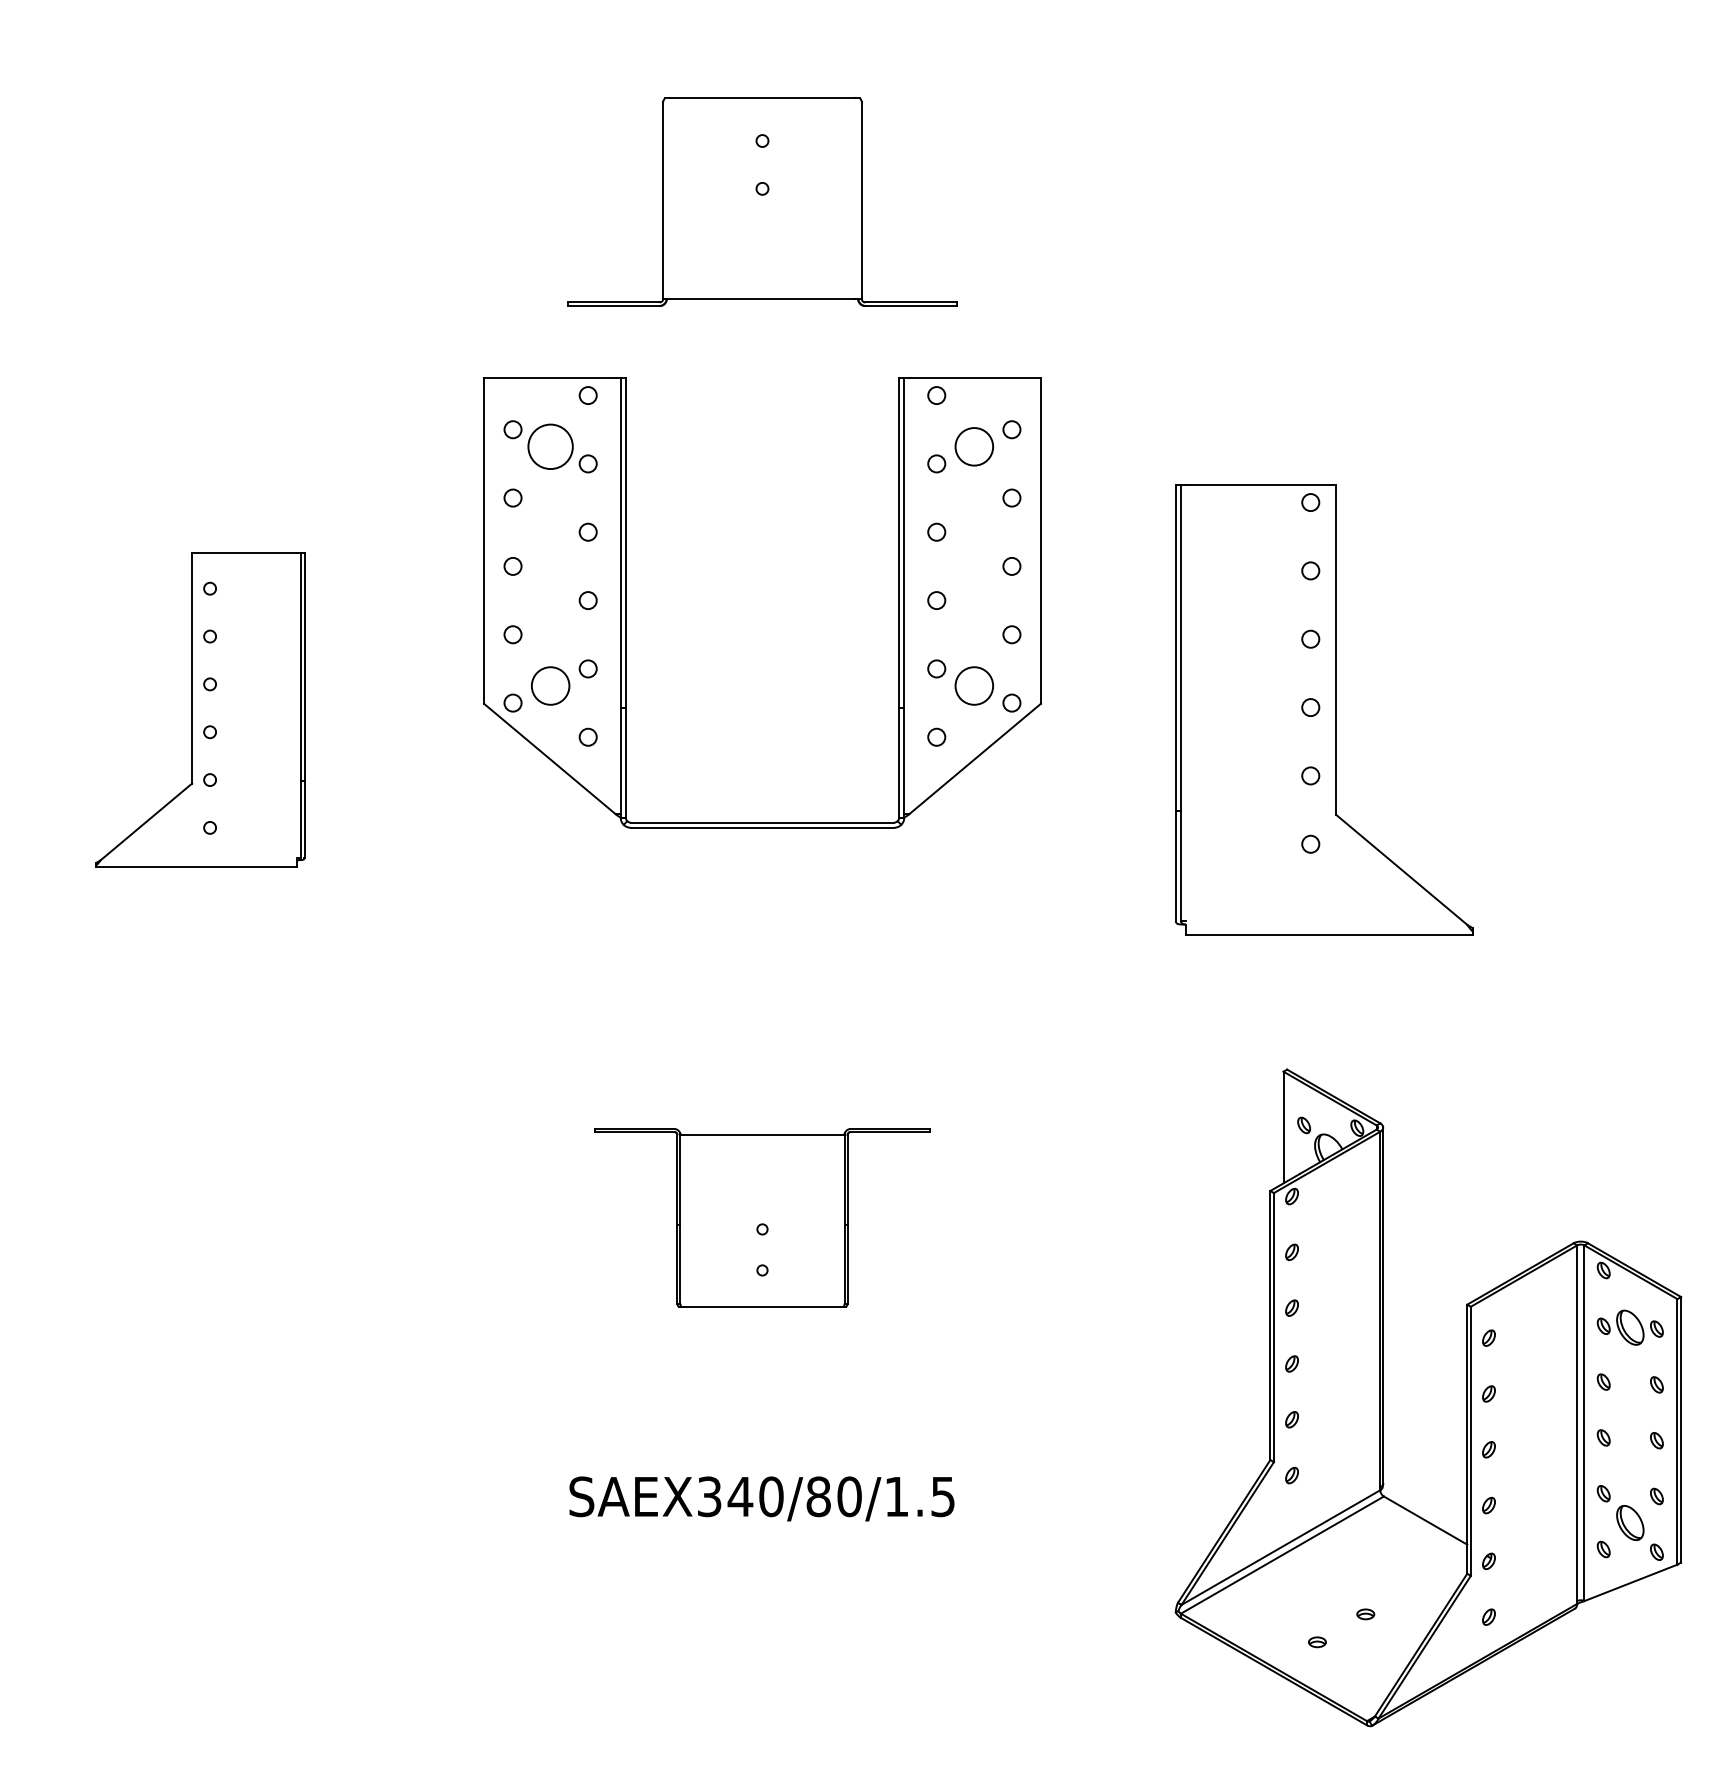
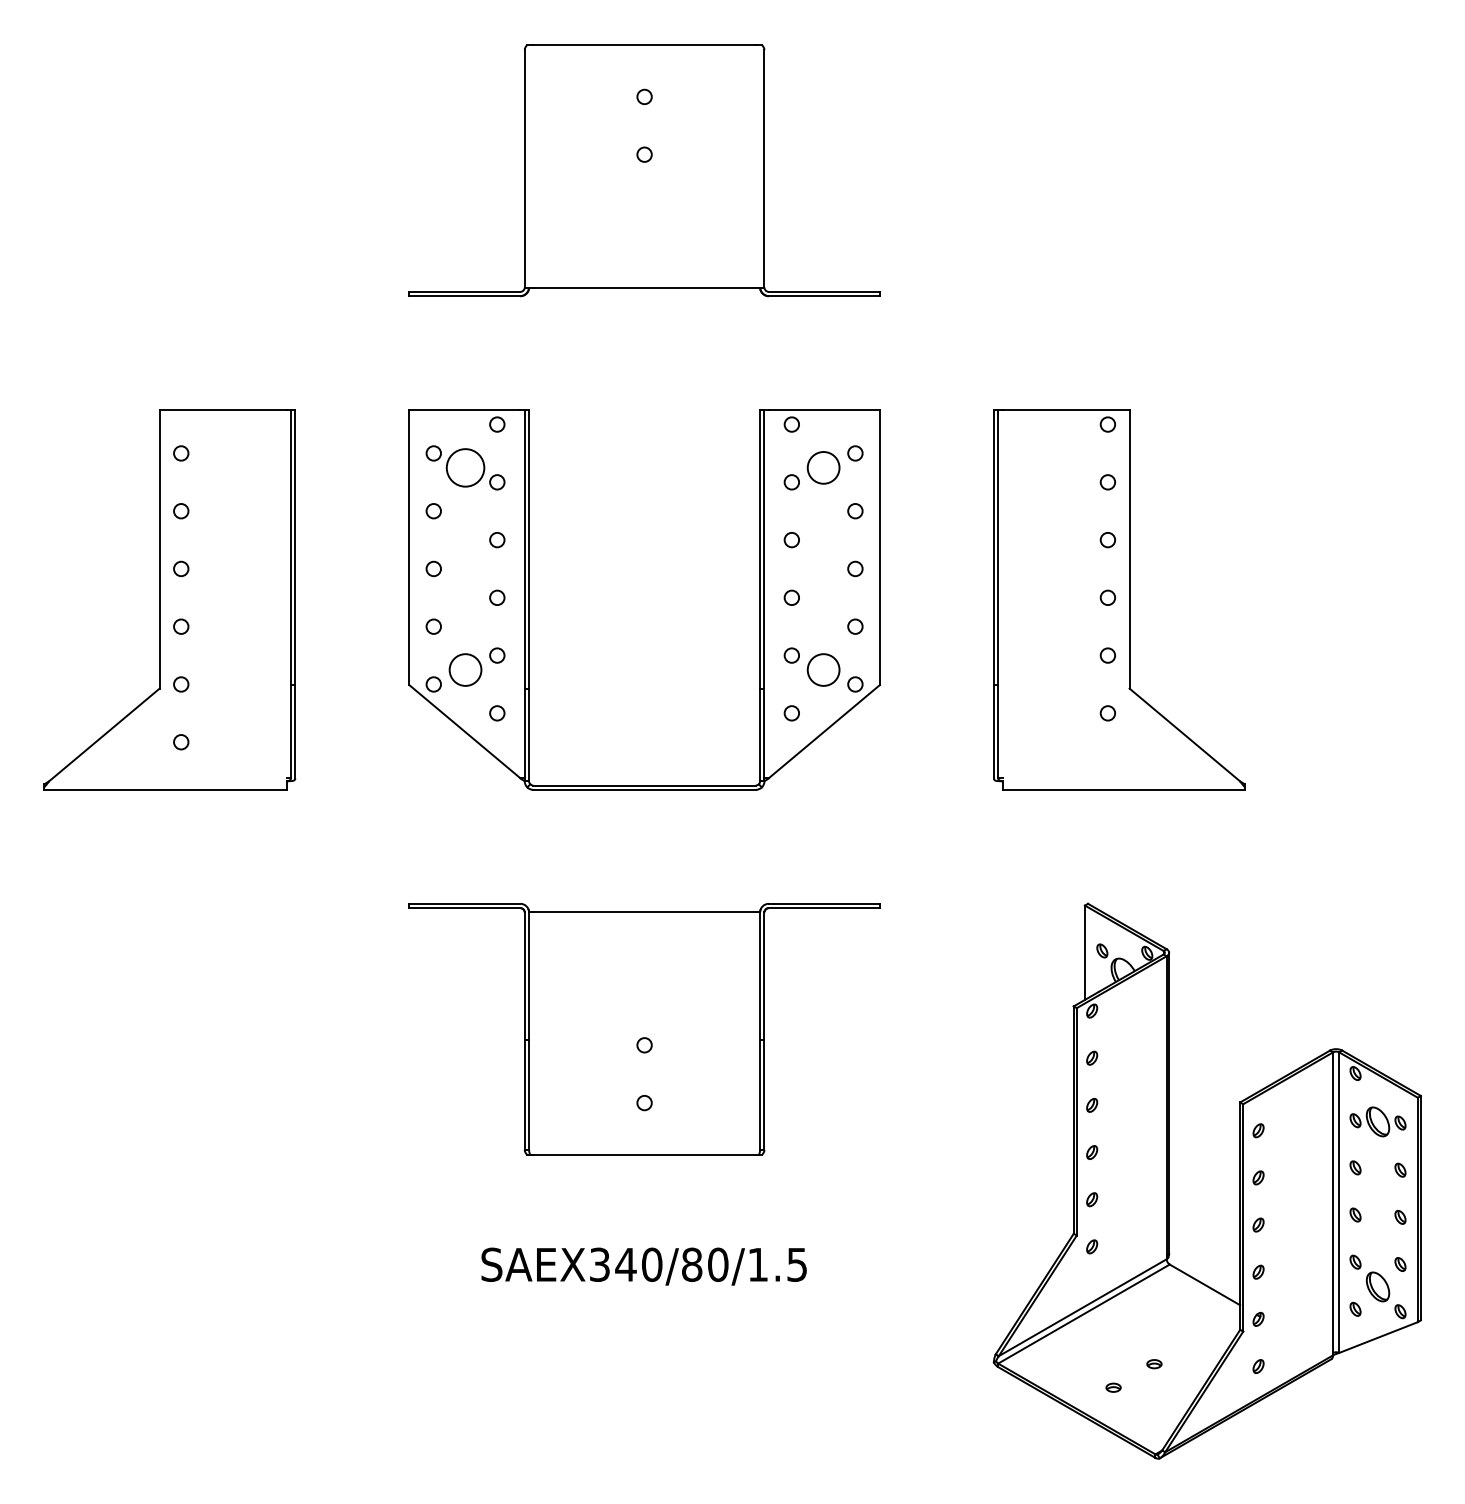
part: (762, 201) -> (644, 170), size x1.43
part: (626, 602) -> (529, 599), moved
part: (200, 709) -> (169, 599), size x1.43
part: (762, 1217) -> (644, 1028), size x1.67

